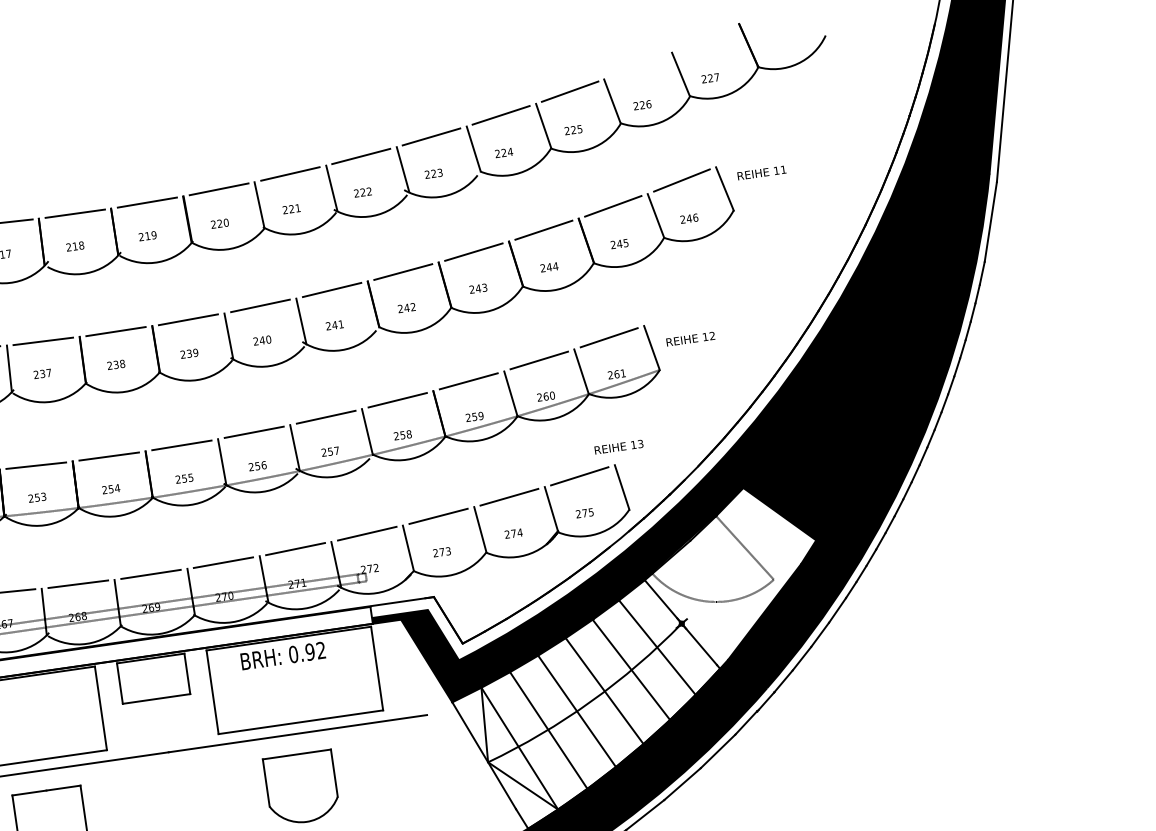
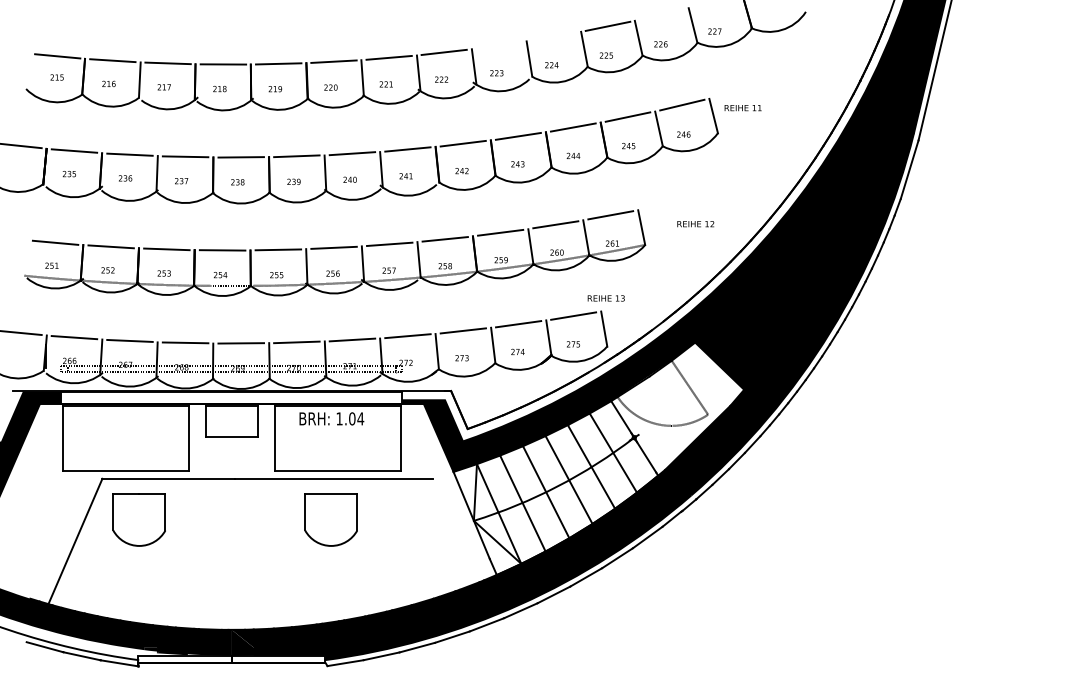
line: (500, 115) -> (553, 36), removed
line: (430, 137) -> (498, 45), removed
text: (690, 339) -> (695, 224), moved
text: (307, 651) -> (350, 418), 0.92 -> 1.04

